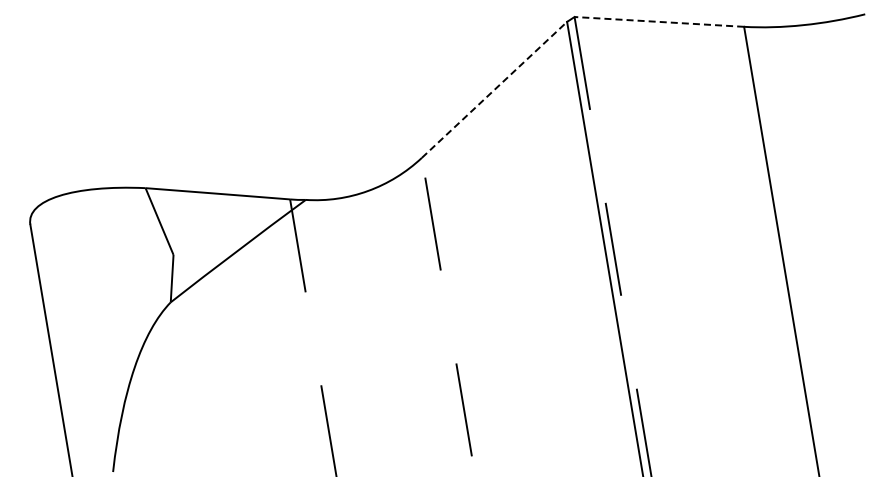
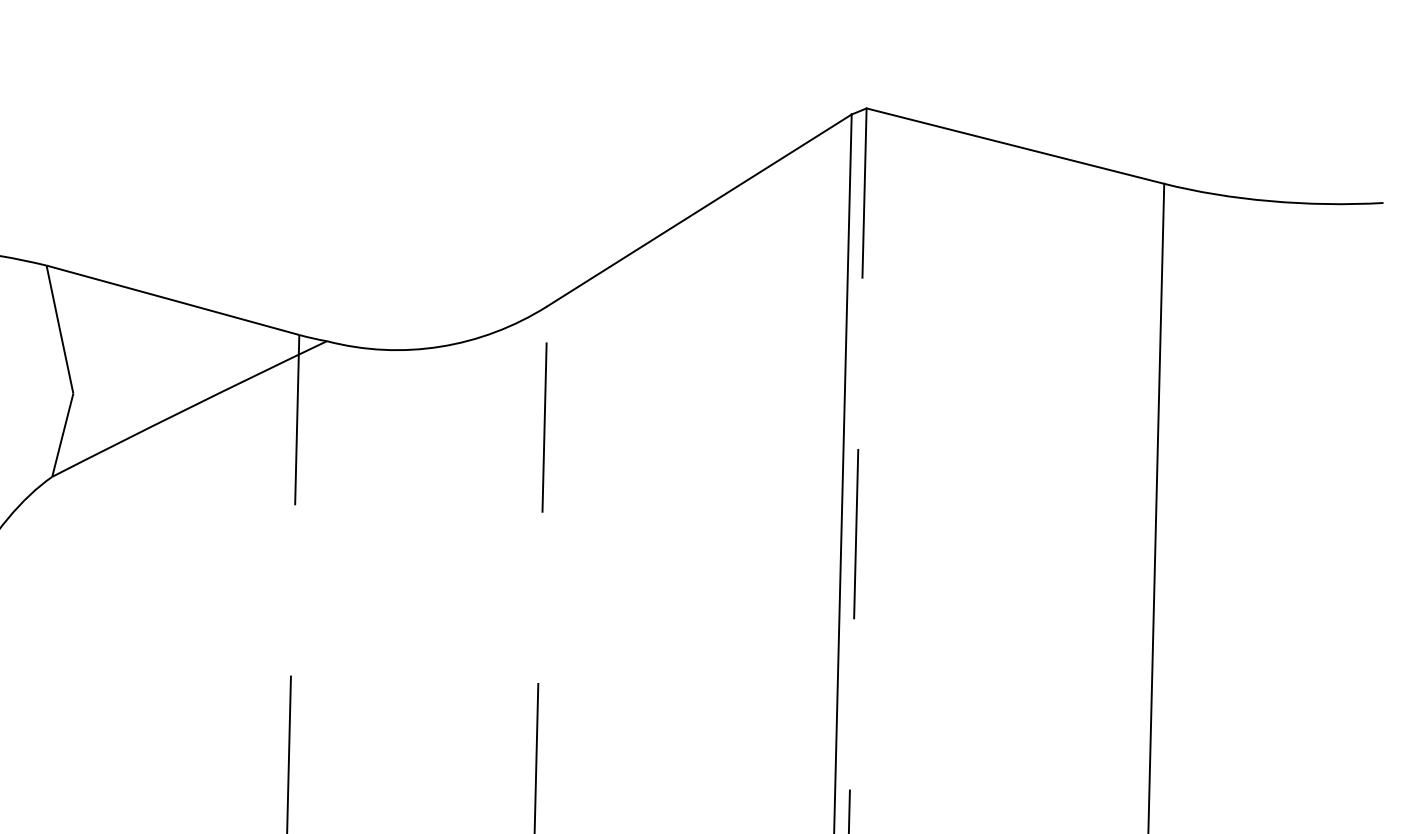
line: (659, 21) -> (1015, 145), dashed -> solid
line: (494, 89) -> (699, 209), dashed -> solid

